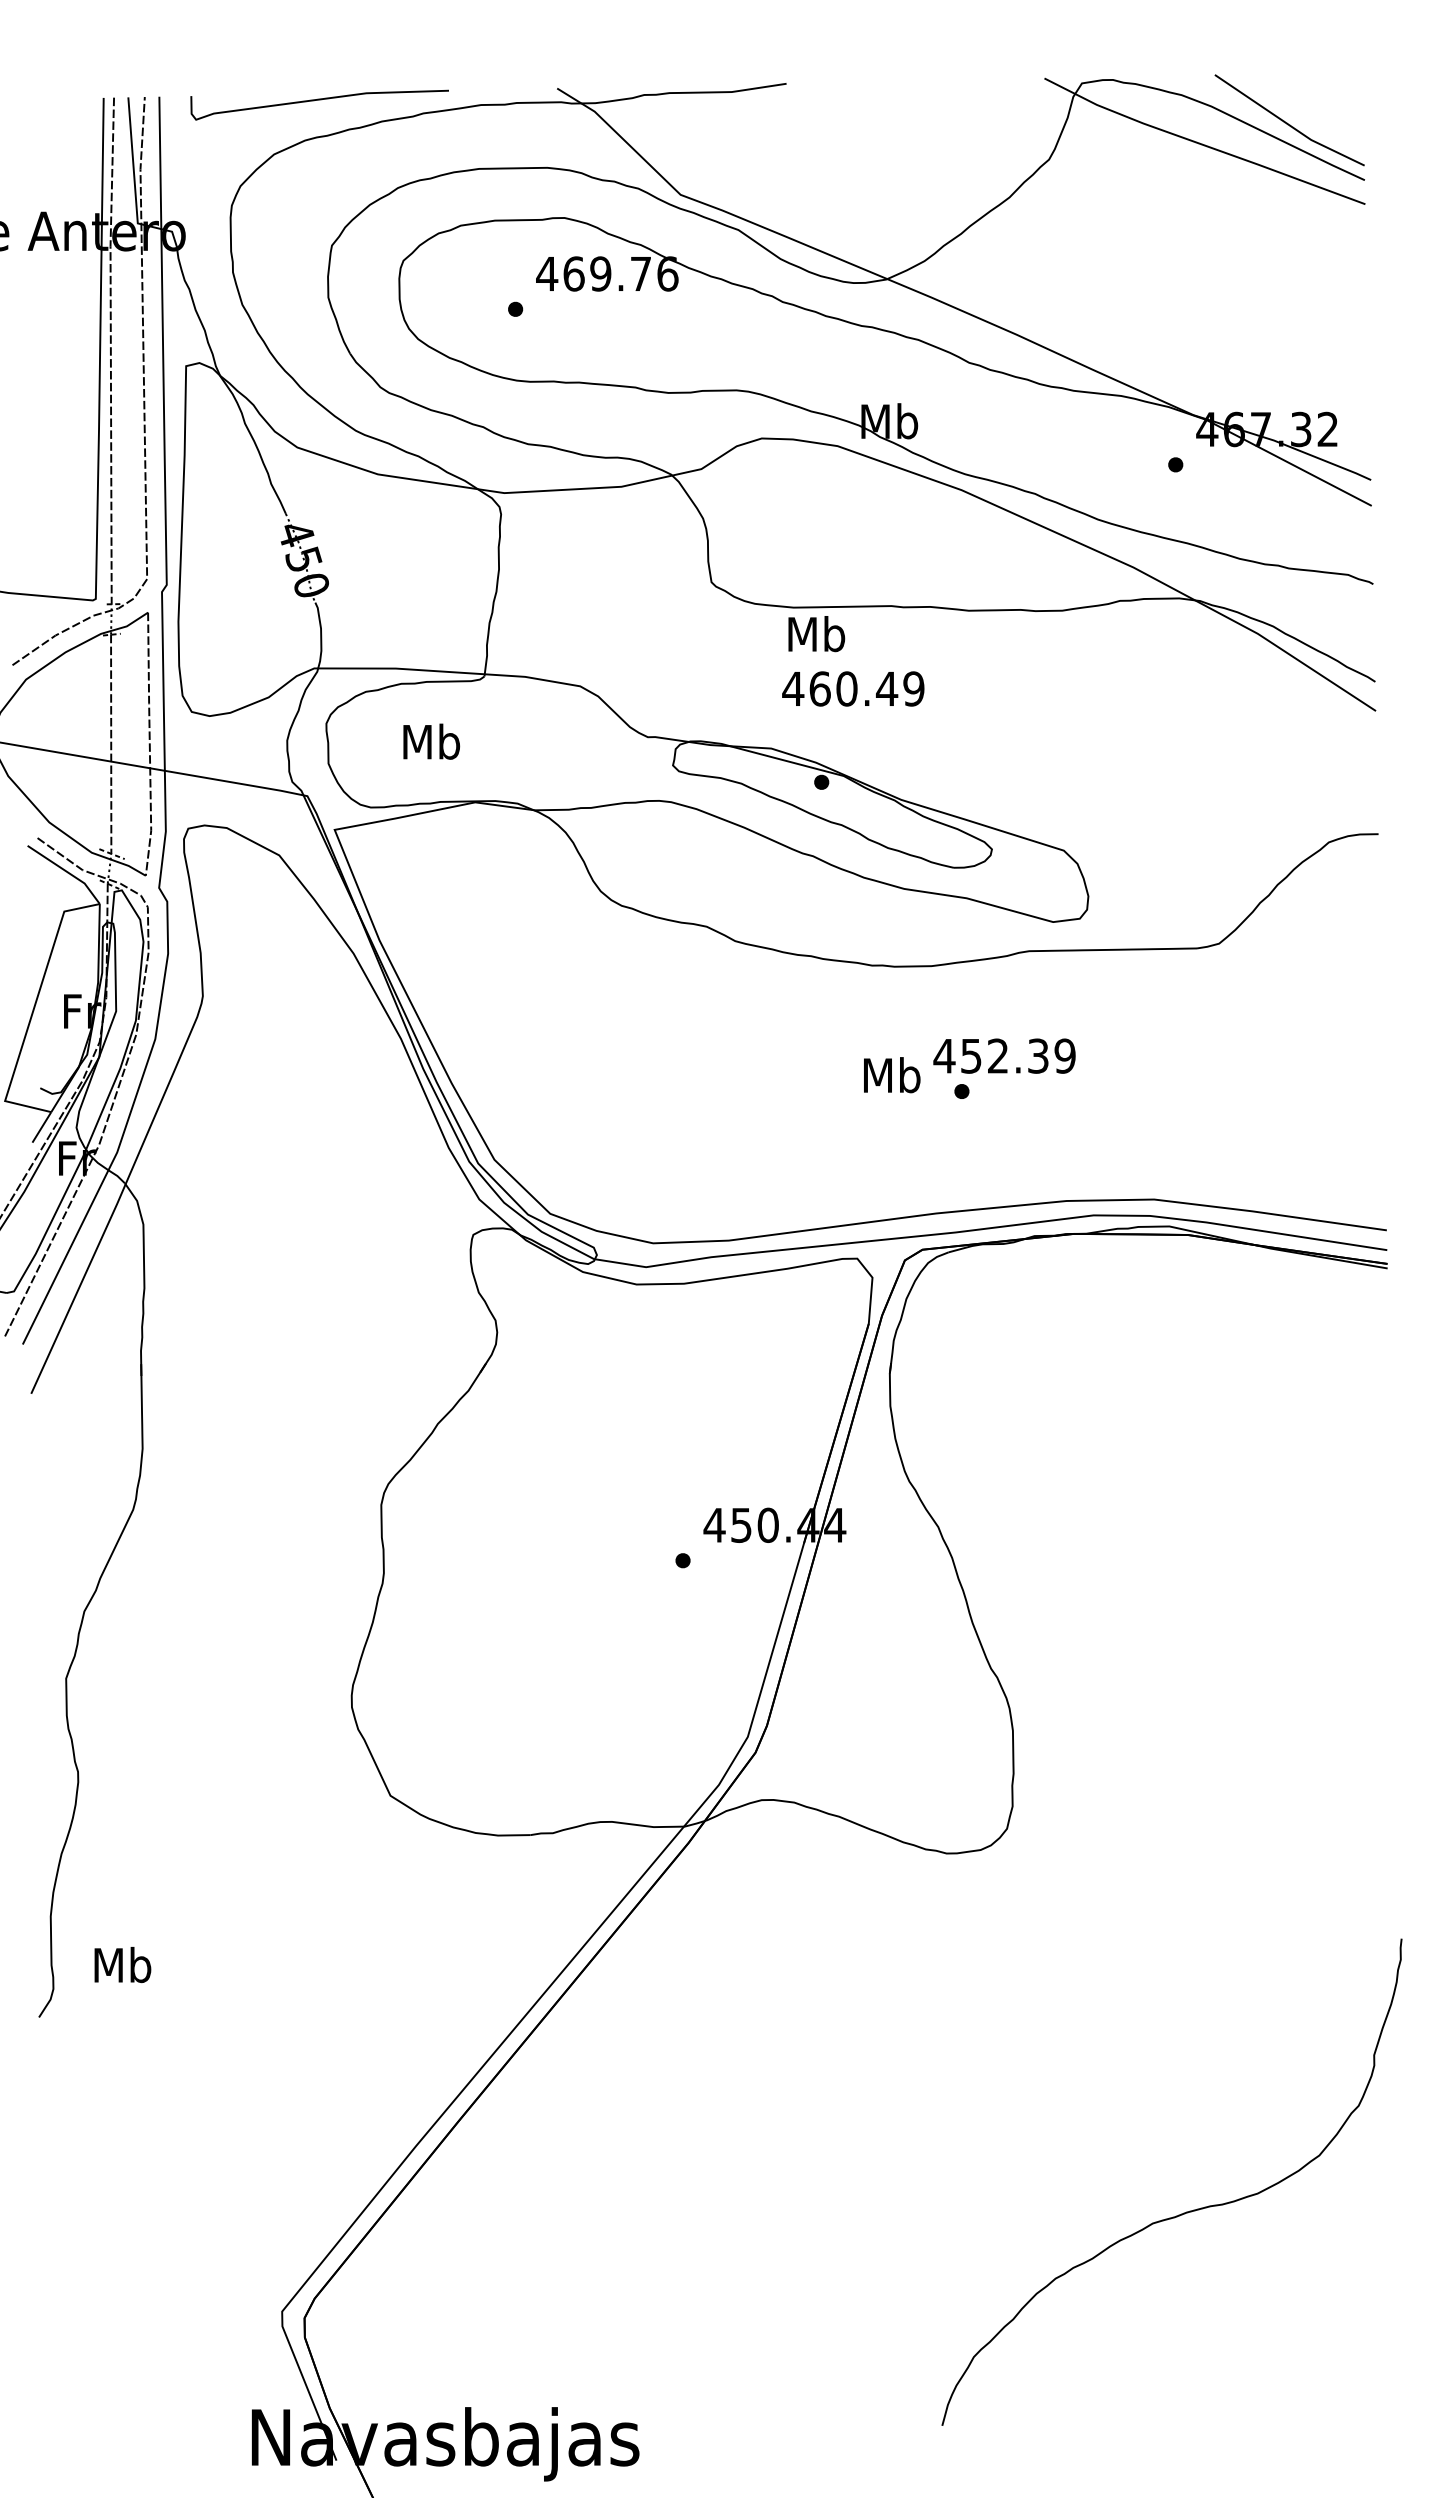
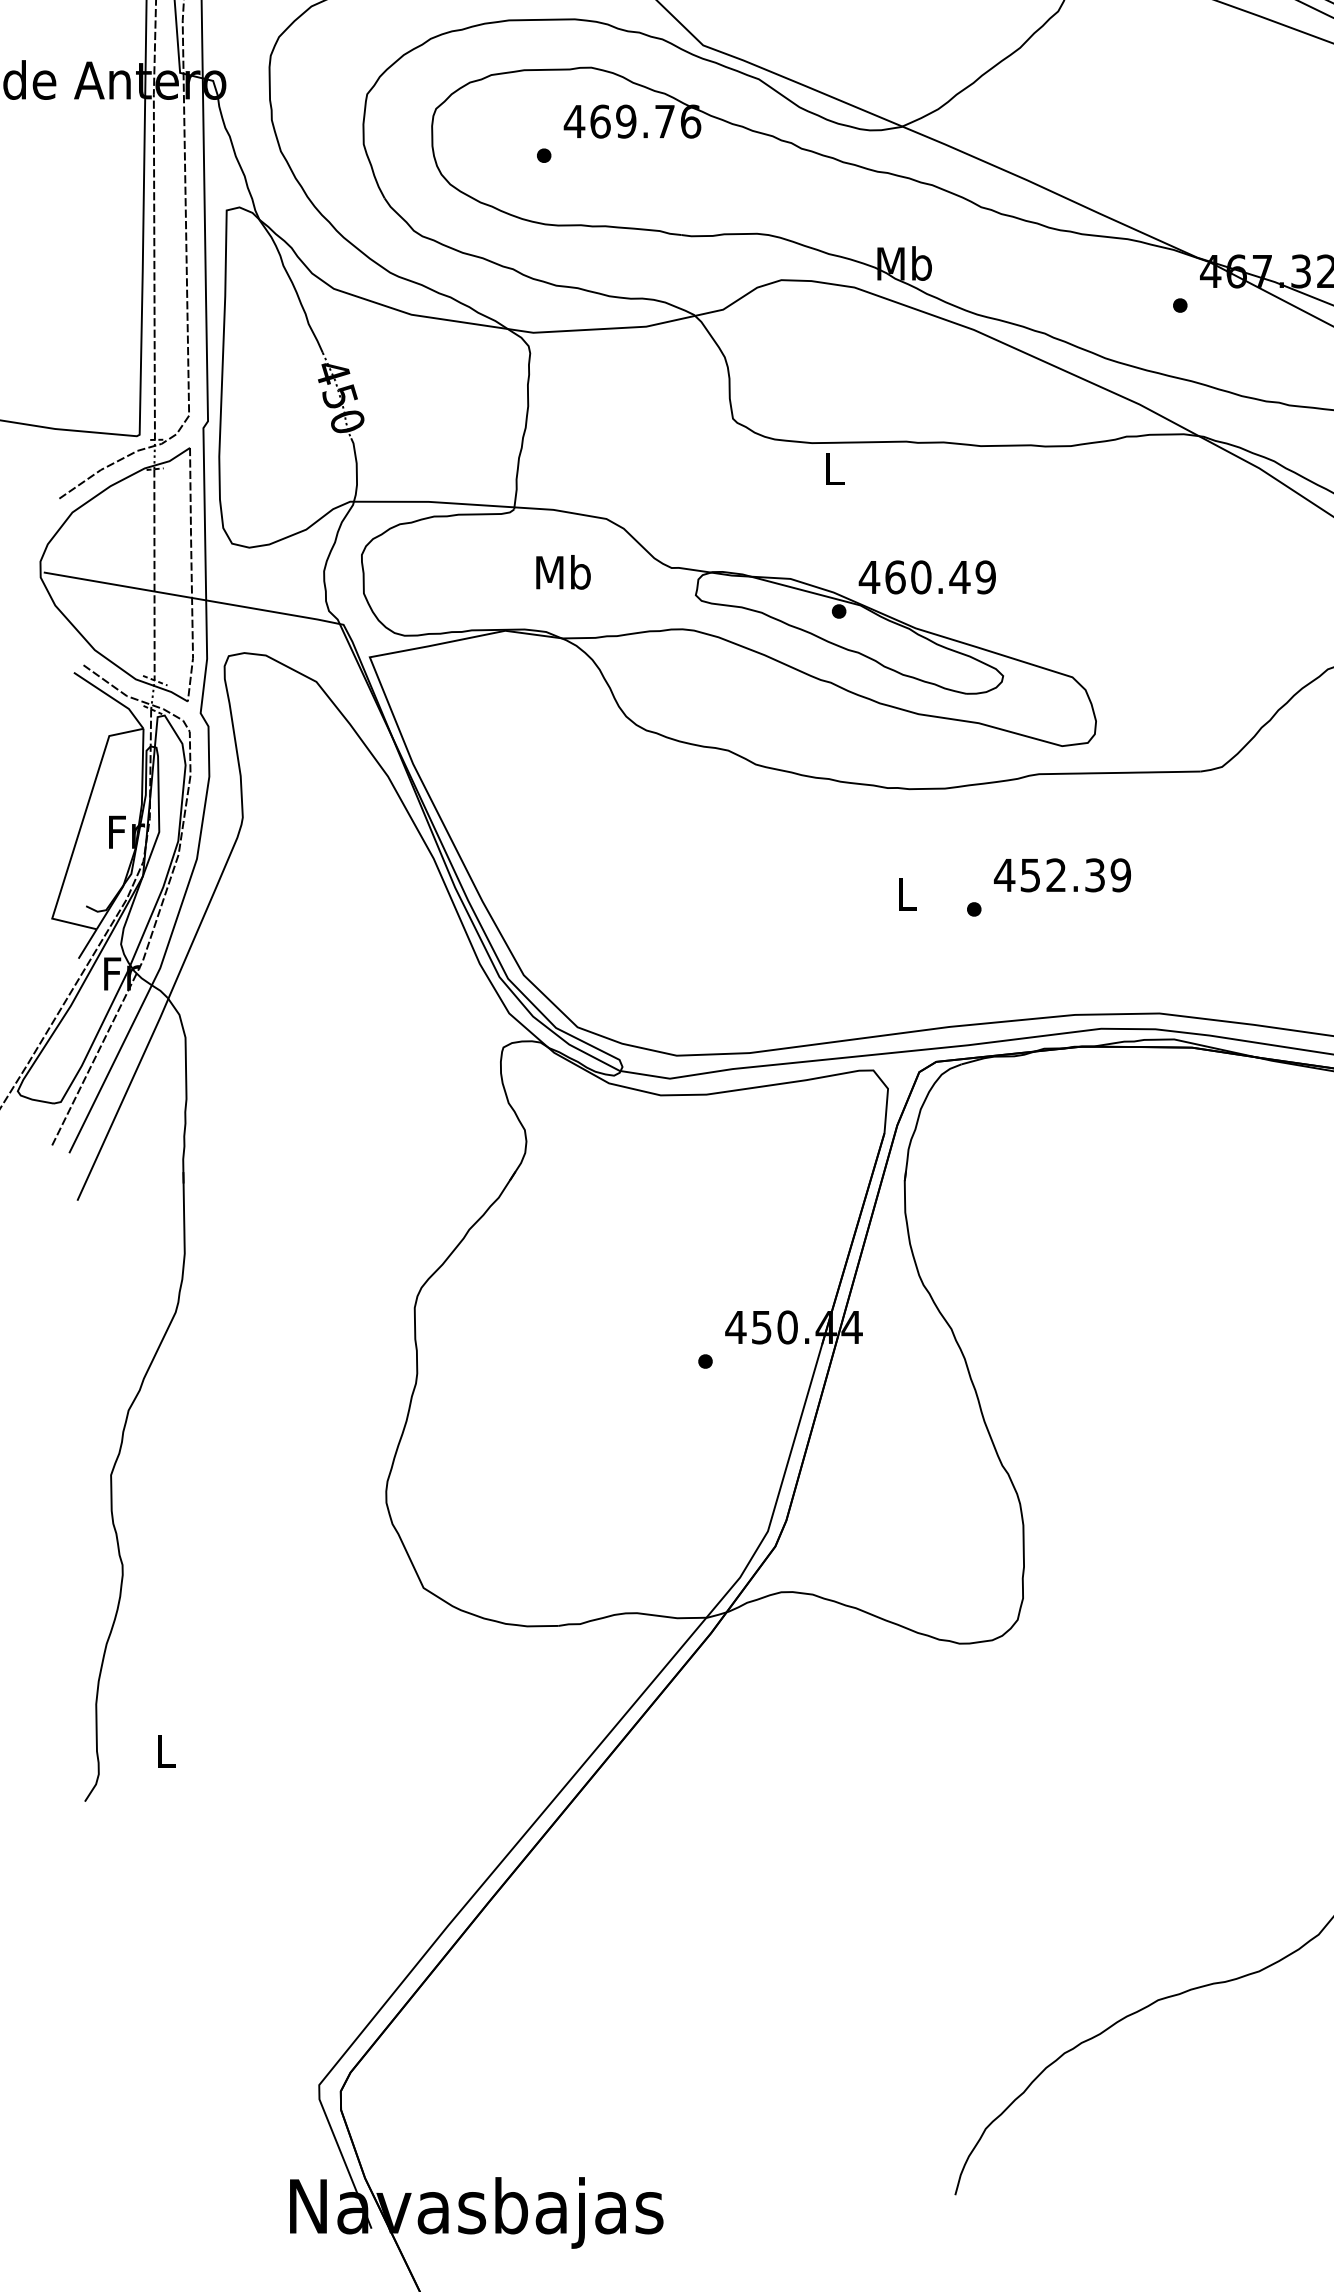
text: (816, 634) -> (834, 469), Mb -> L
text: (853, 688) -> (927, 576), moved
text: (431, 741) -> (563, 572), moved
text: (1004, 1055) -> (1062, 874), moved
text: (892, 1075) -> (907, 893), Mb -> L
text: (122, 1964) -> (165, 1750), Mb -> L

